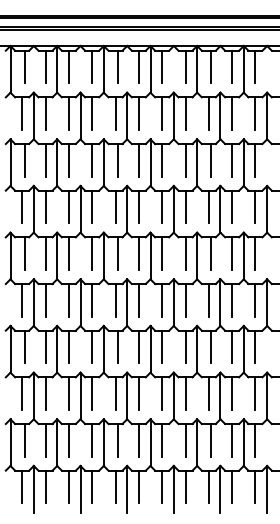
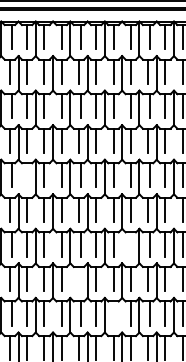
line: (45, 253) -> (27, 175), removed
line: (185, 346) -> (130, 244), removed
line: (115, 393) -> (78, 278), removed
line: (162, 440) -> (113, 313), removed

